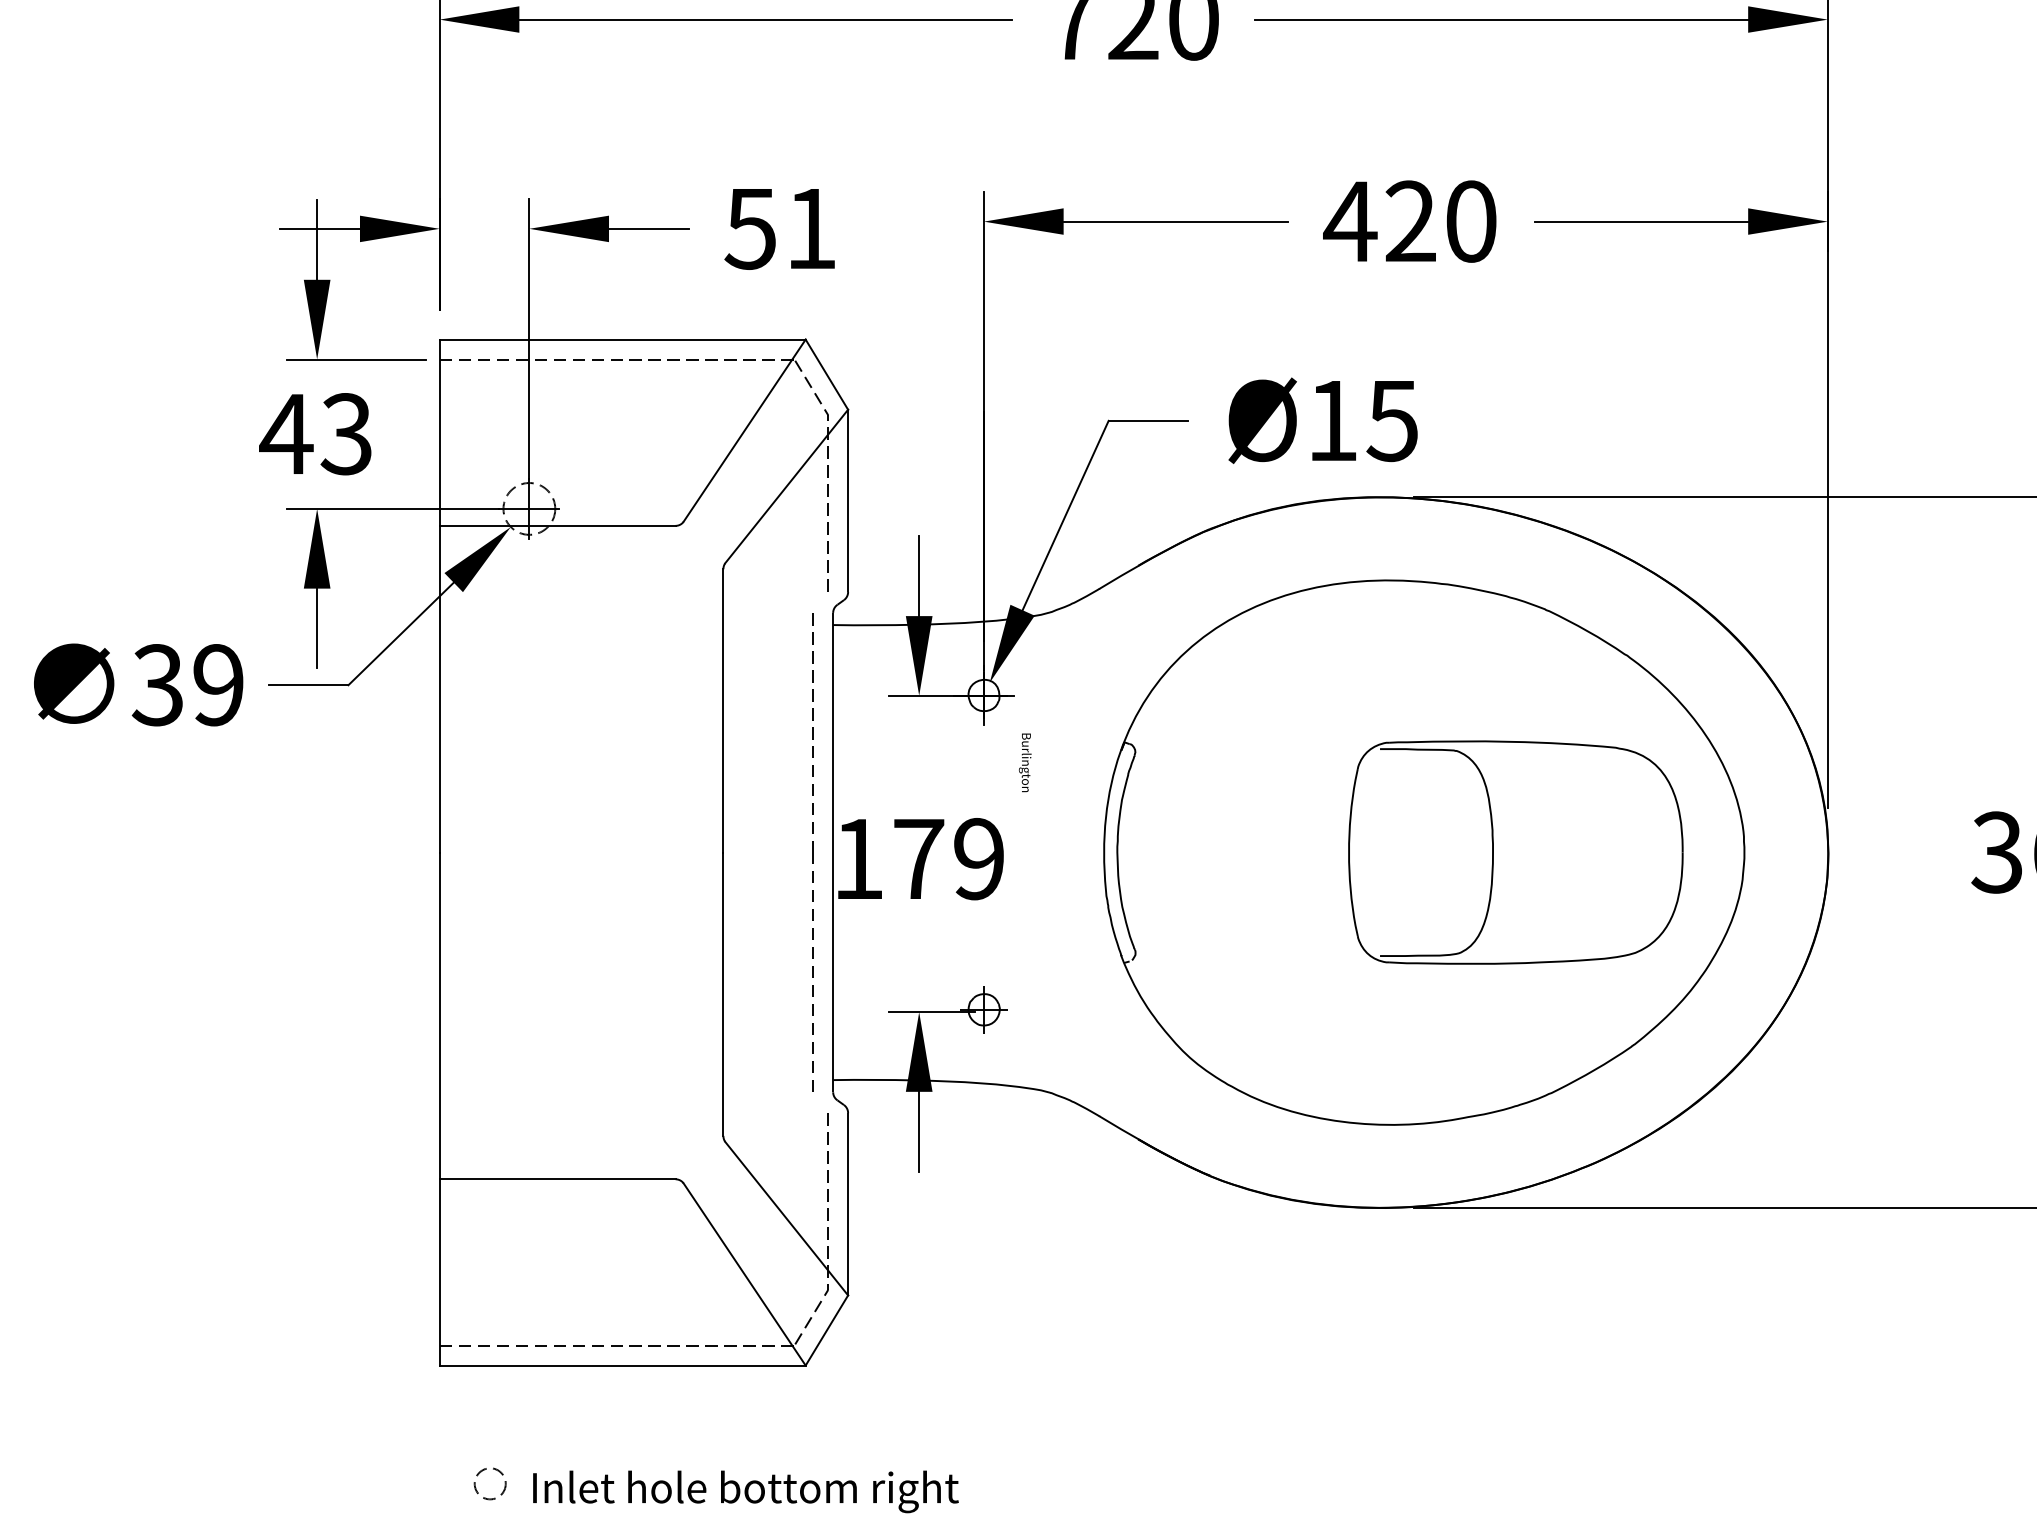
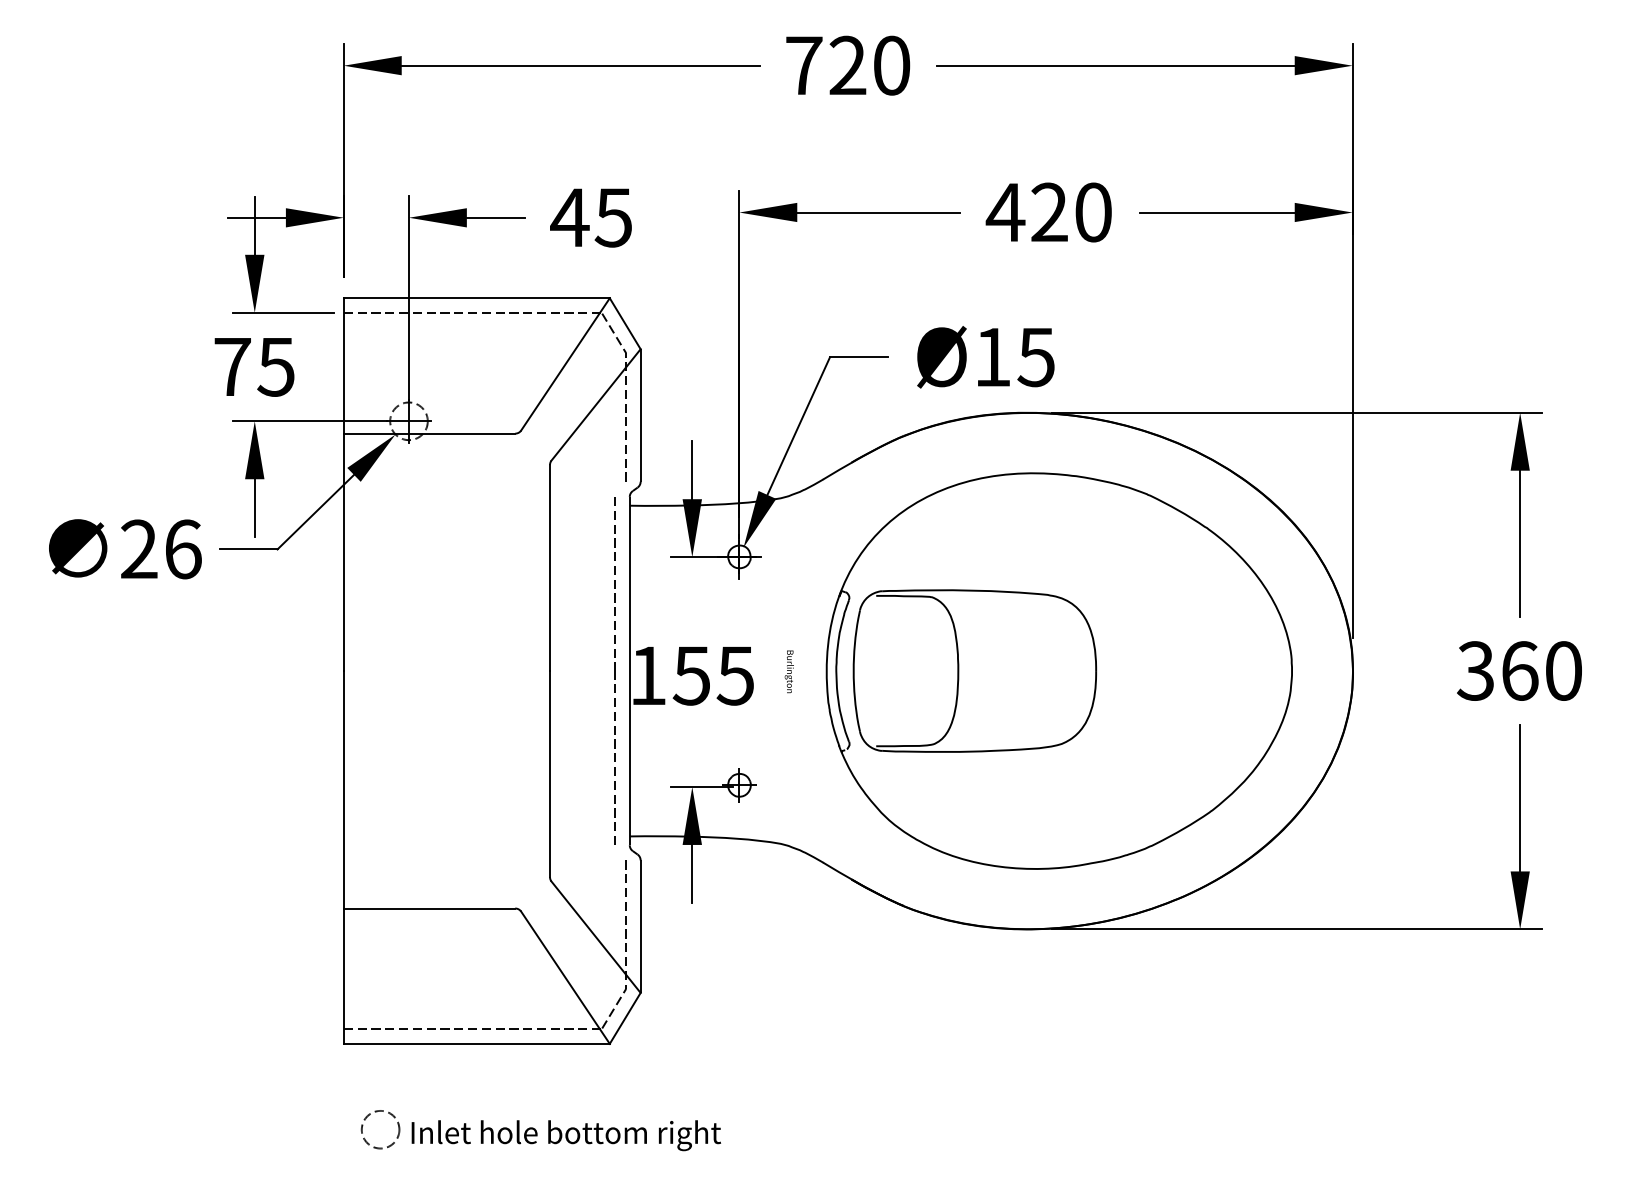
text: (779, 228) -> (590, 217), 51 -> 45
text: (315, 433) -> (253, 366), 43 -> 75
text: (187, 685) -> (160, 549), 39 -> 26
text: (1024, 762) -> (788, 671), moved
part: (1515, 851) -> (974, 670), moved
text: (946, 858) -> (712, 675), 179 -> 155
circle: (490, 1483) -> (380, 1129), size x1.67

